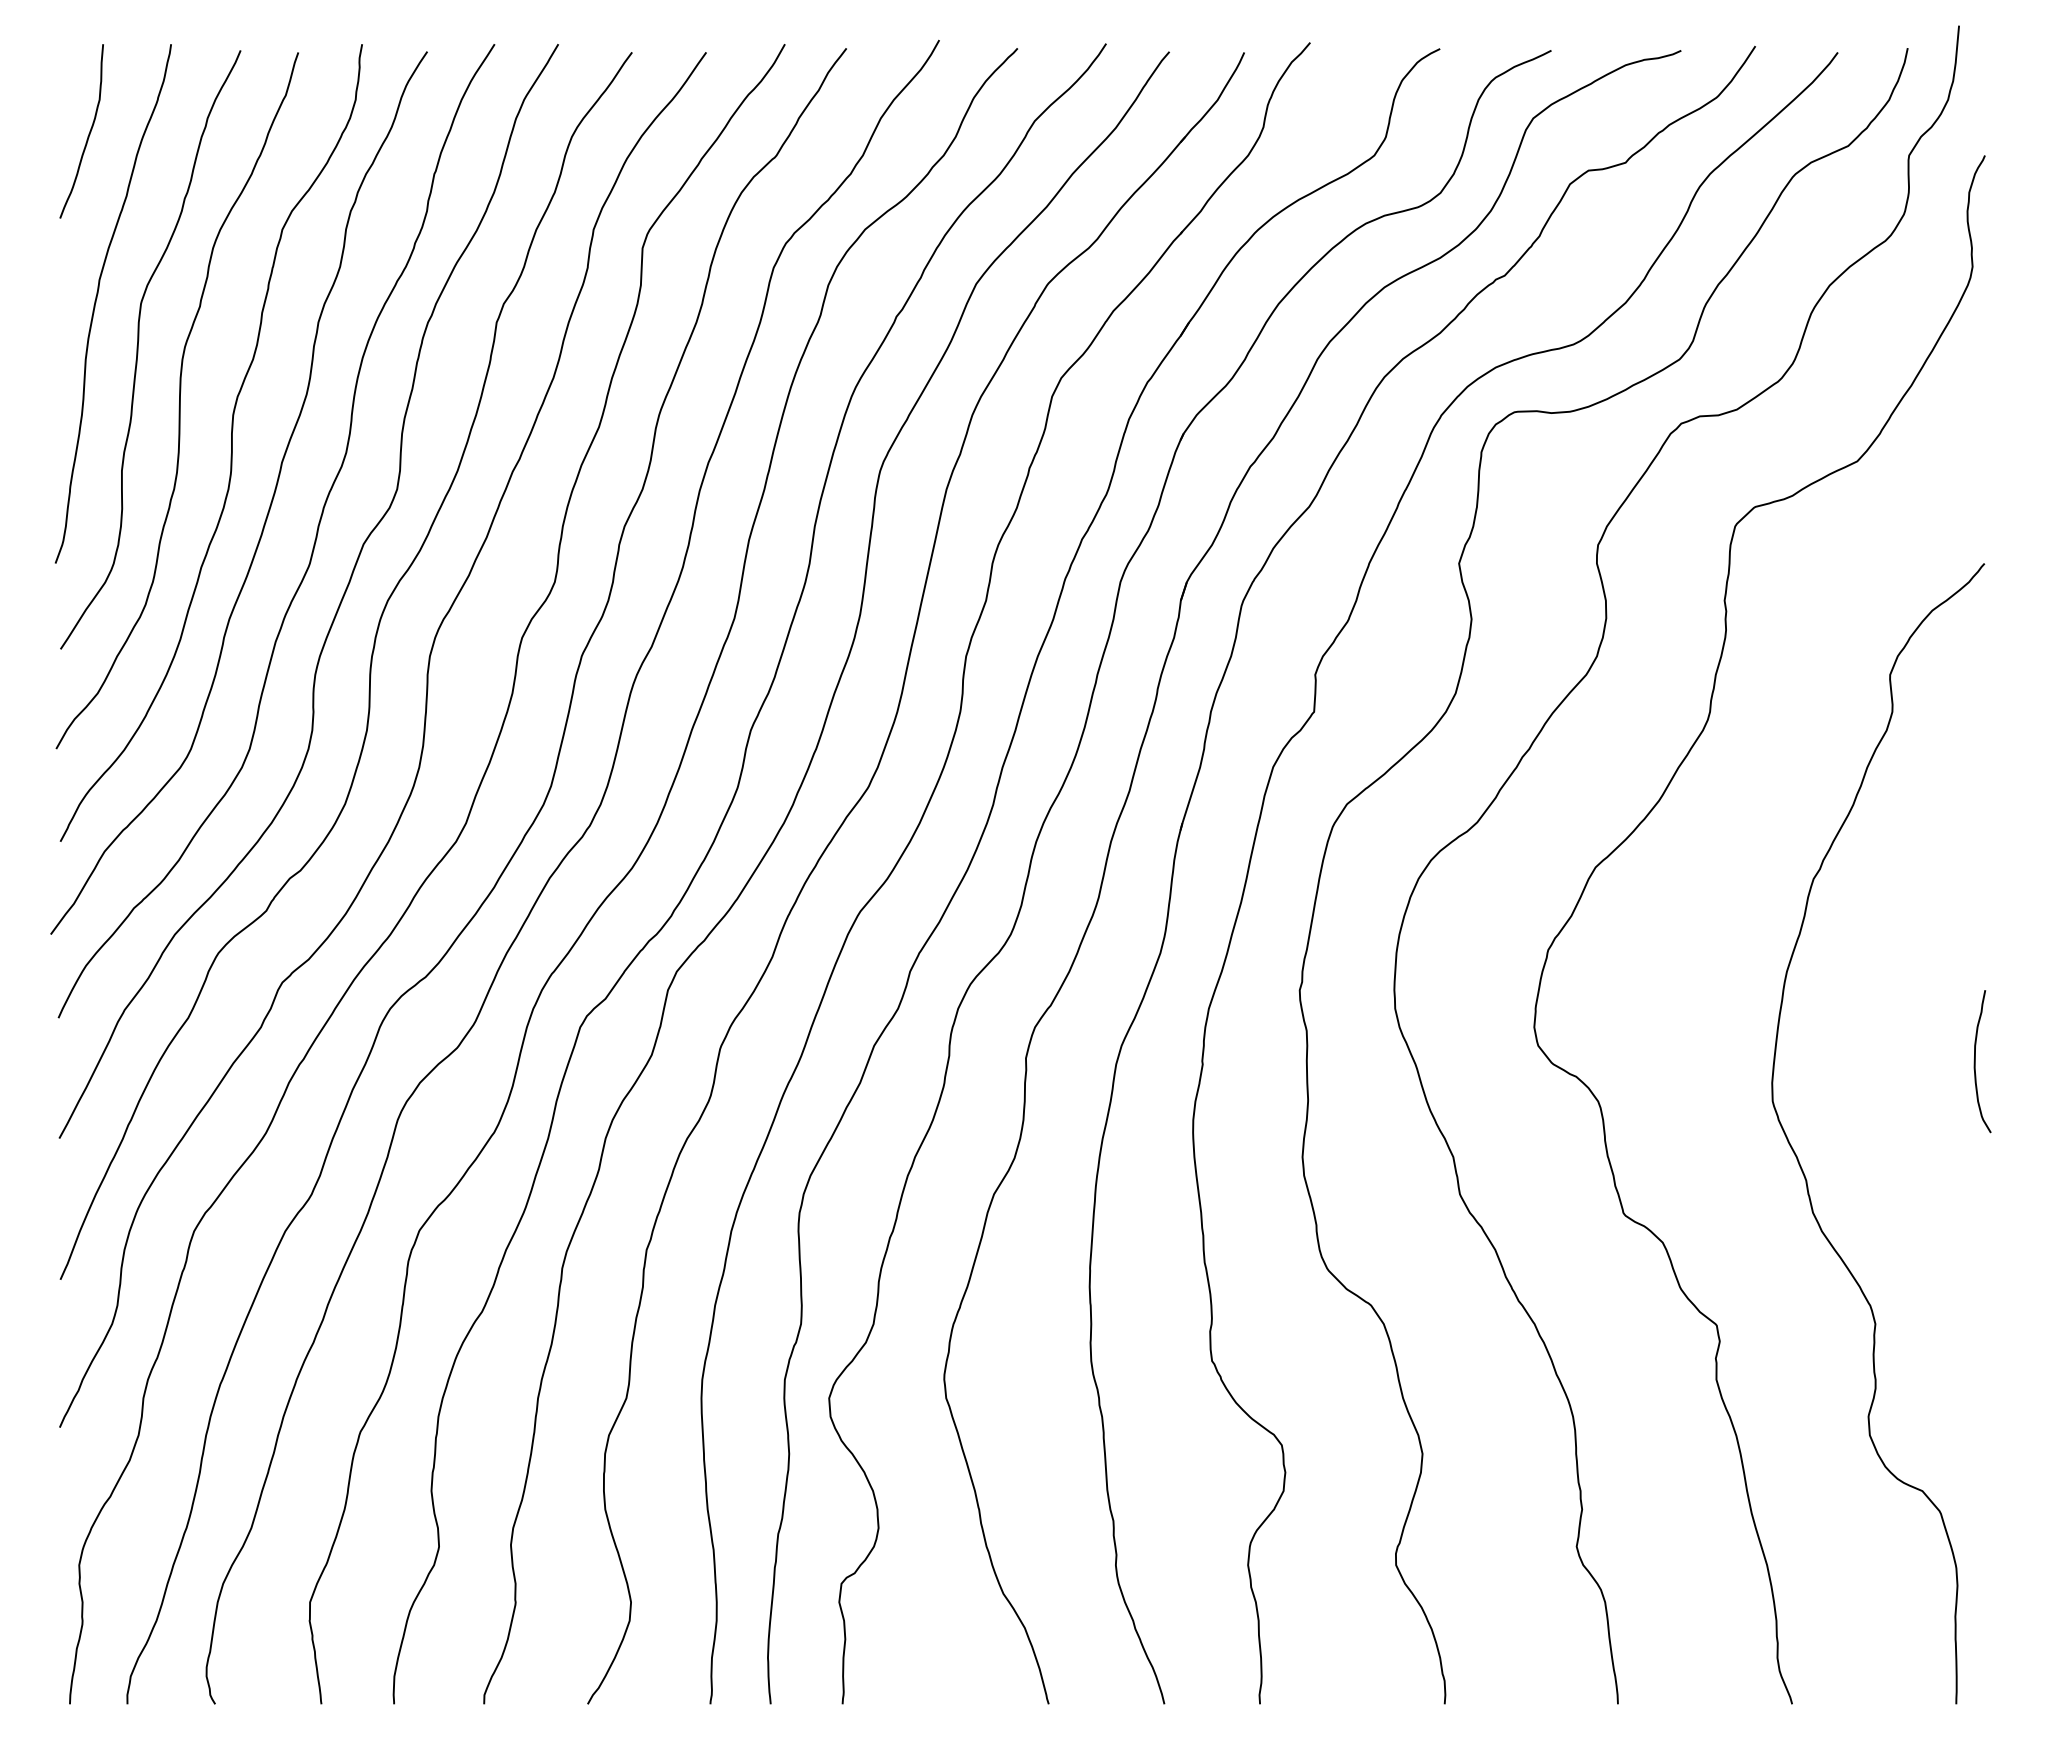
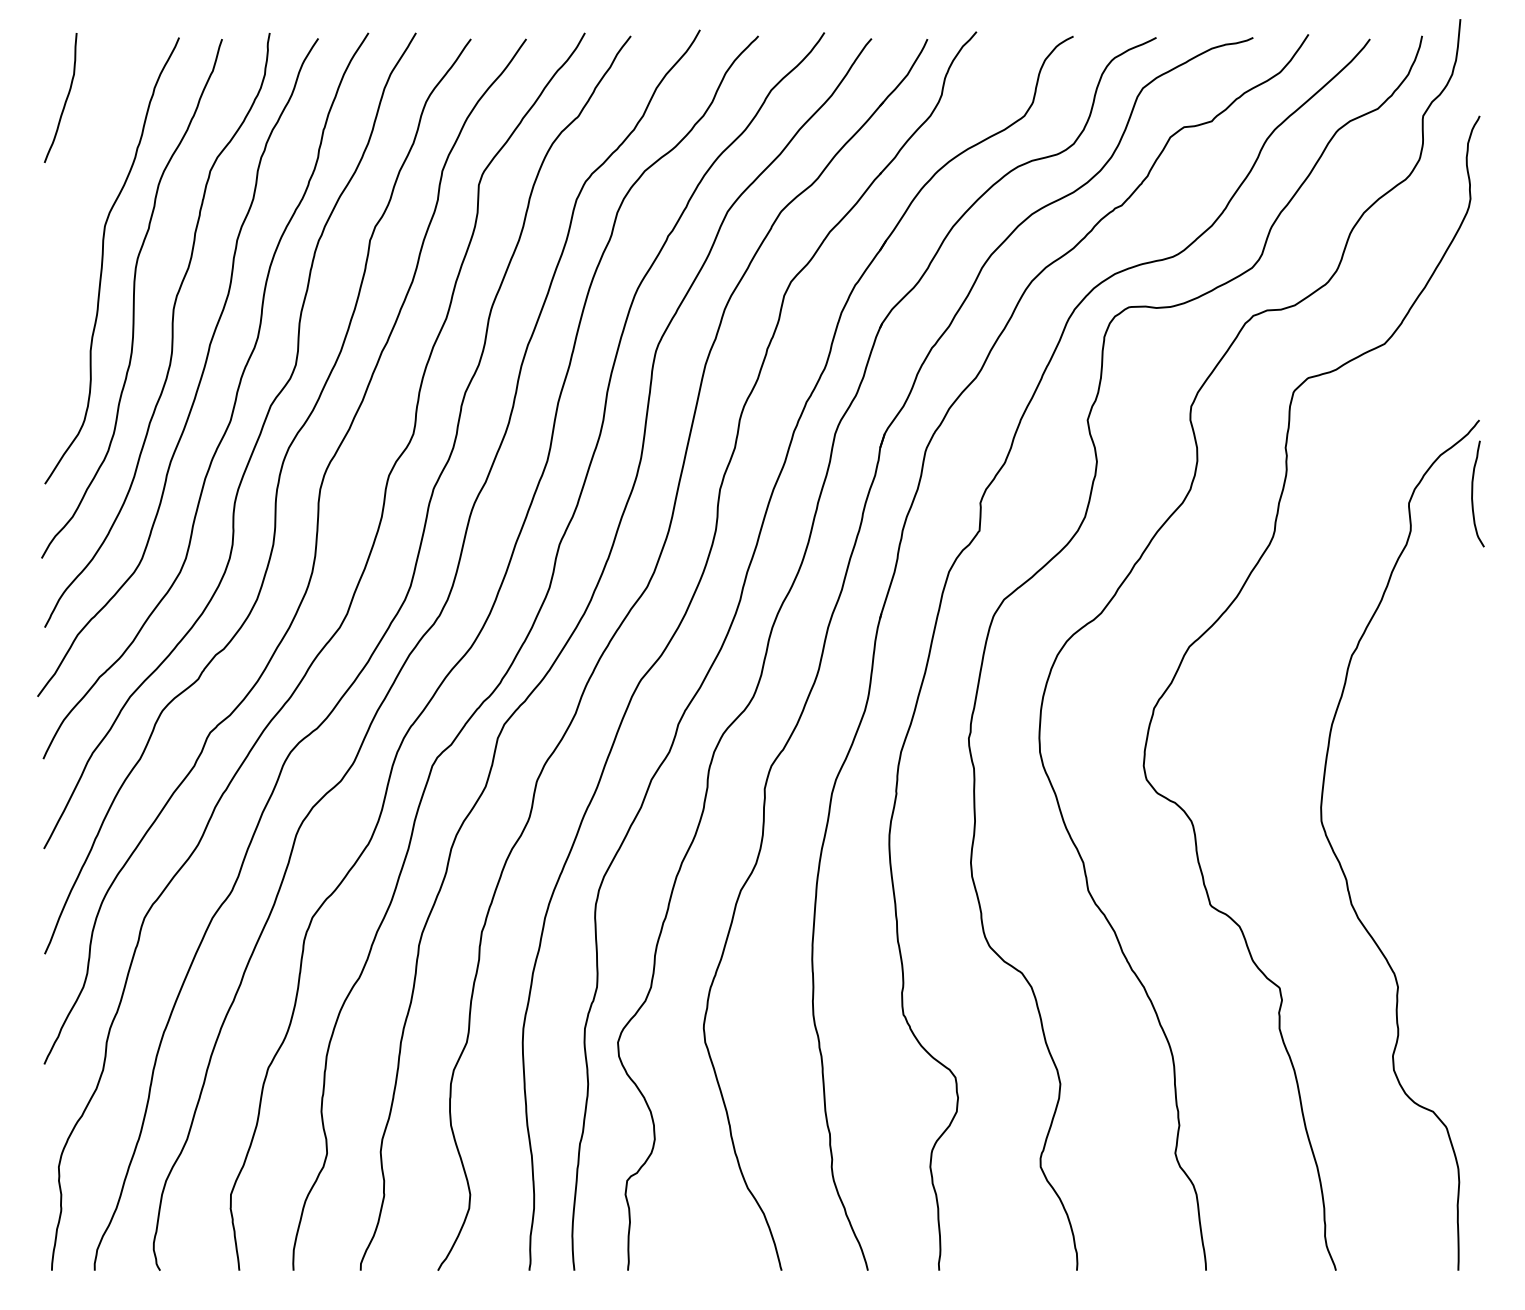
curve: (97, 298) -> (72, 222), removed
curve: (1975, 1061) -> (1472, 493), moved

